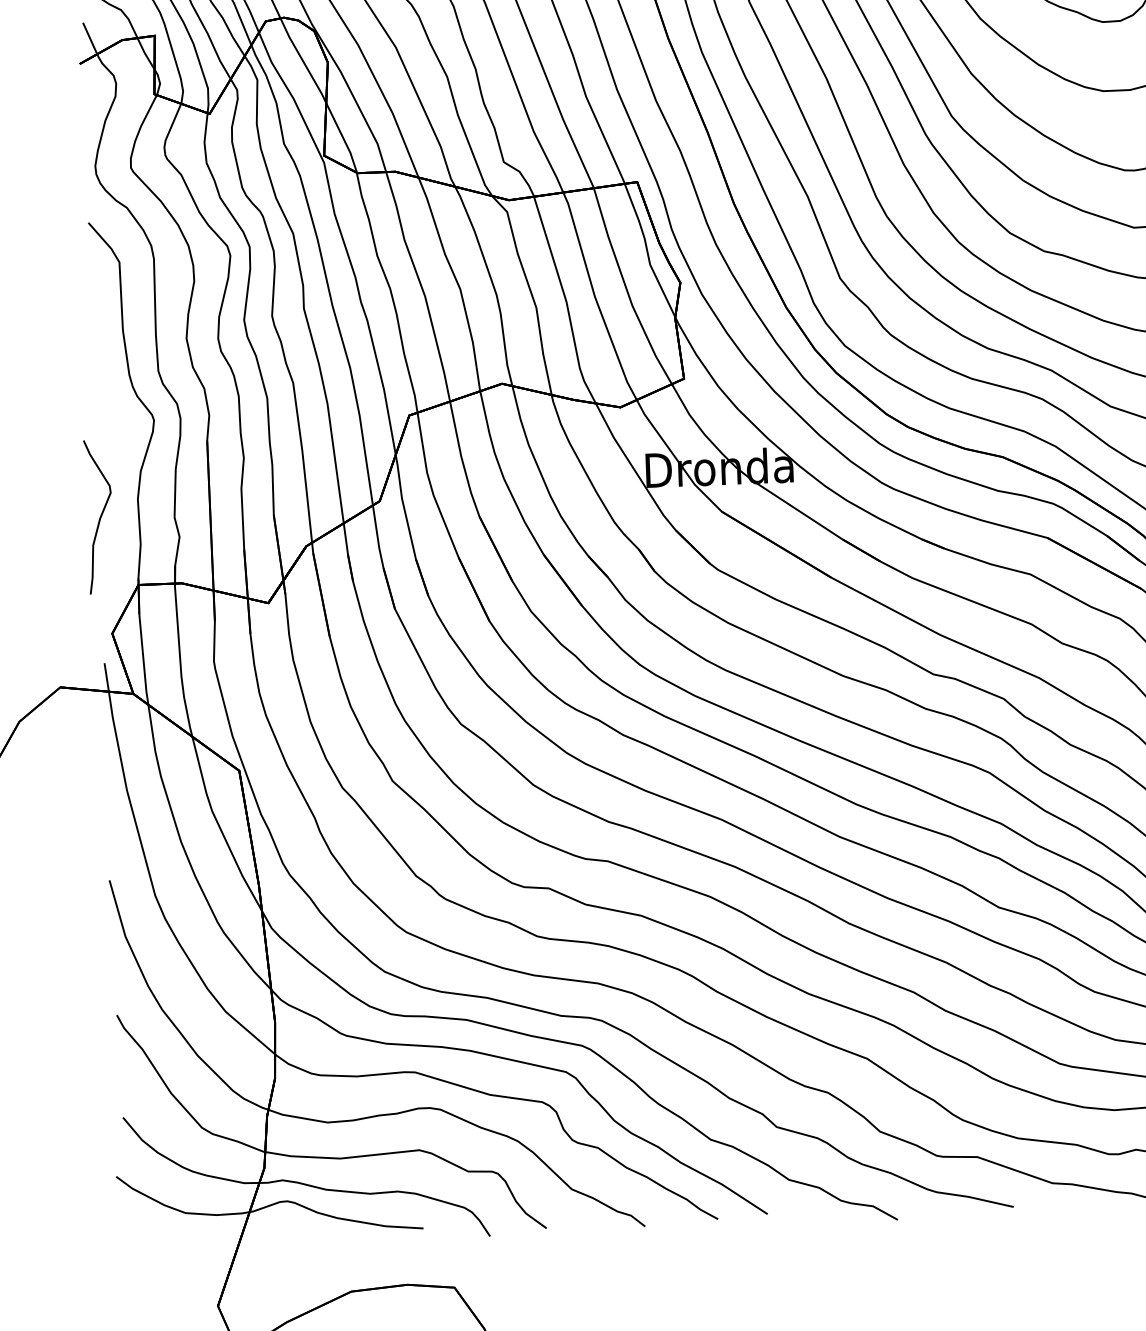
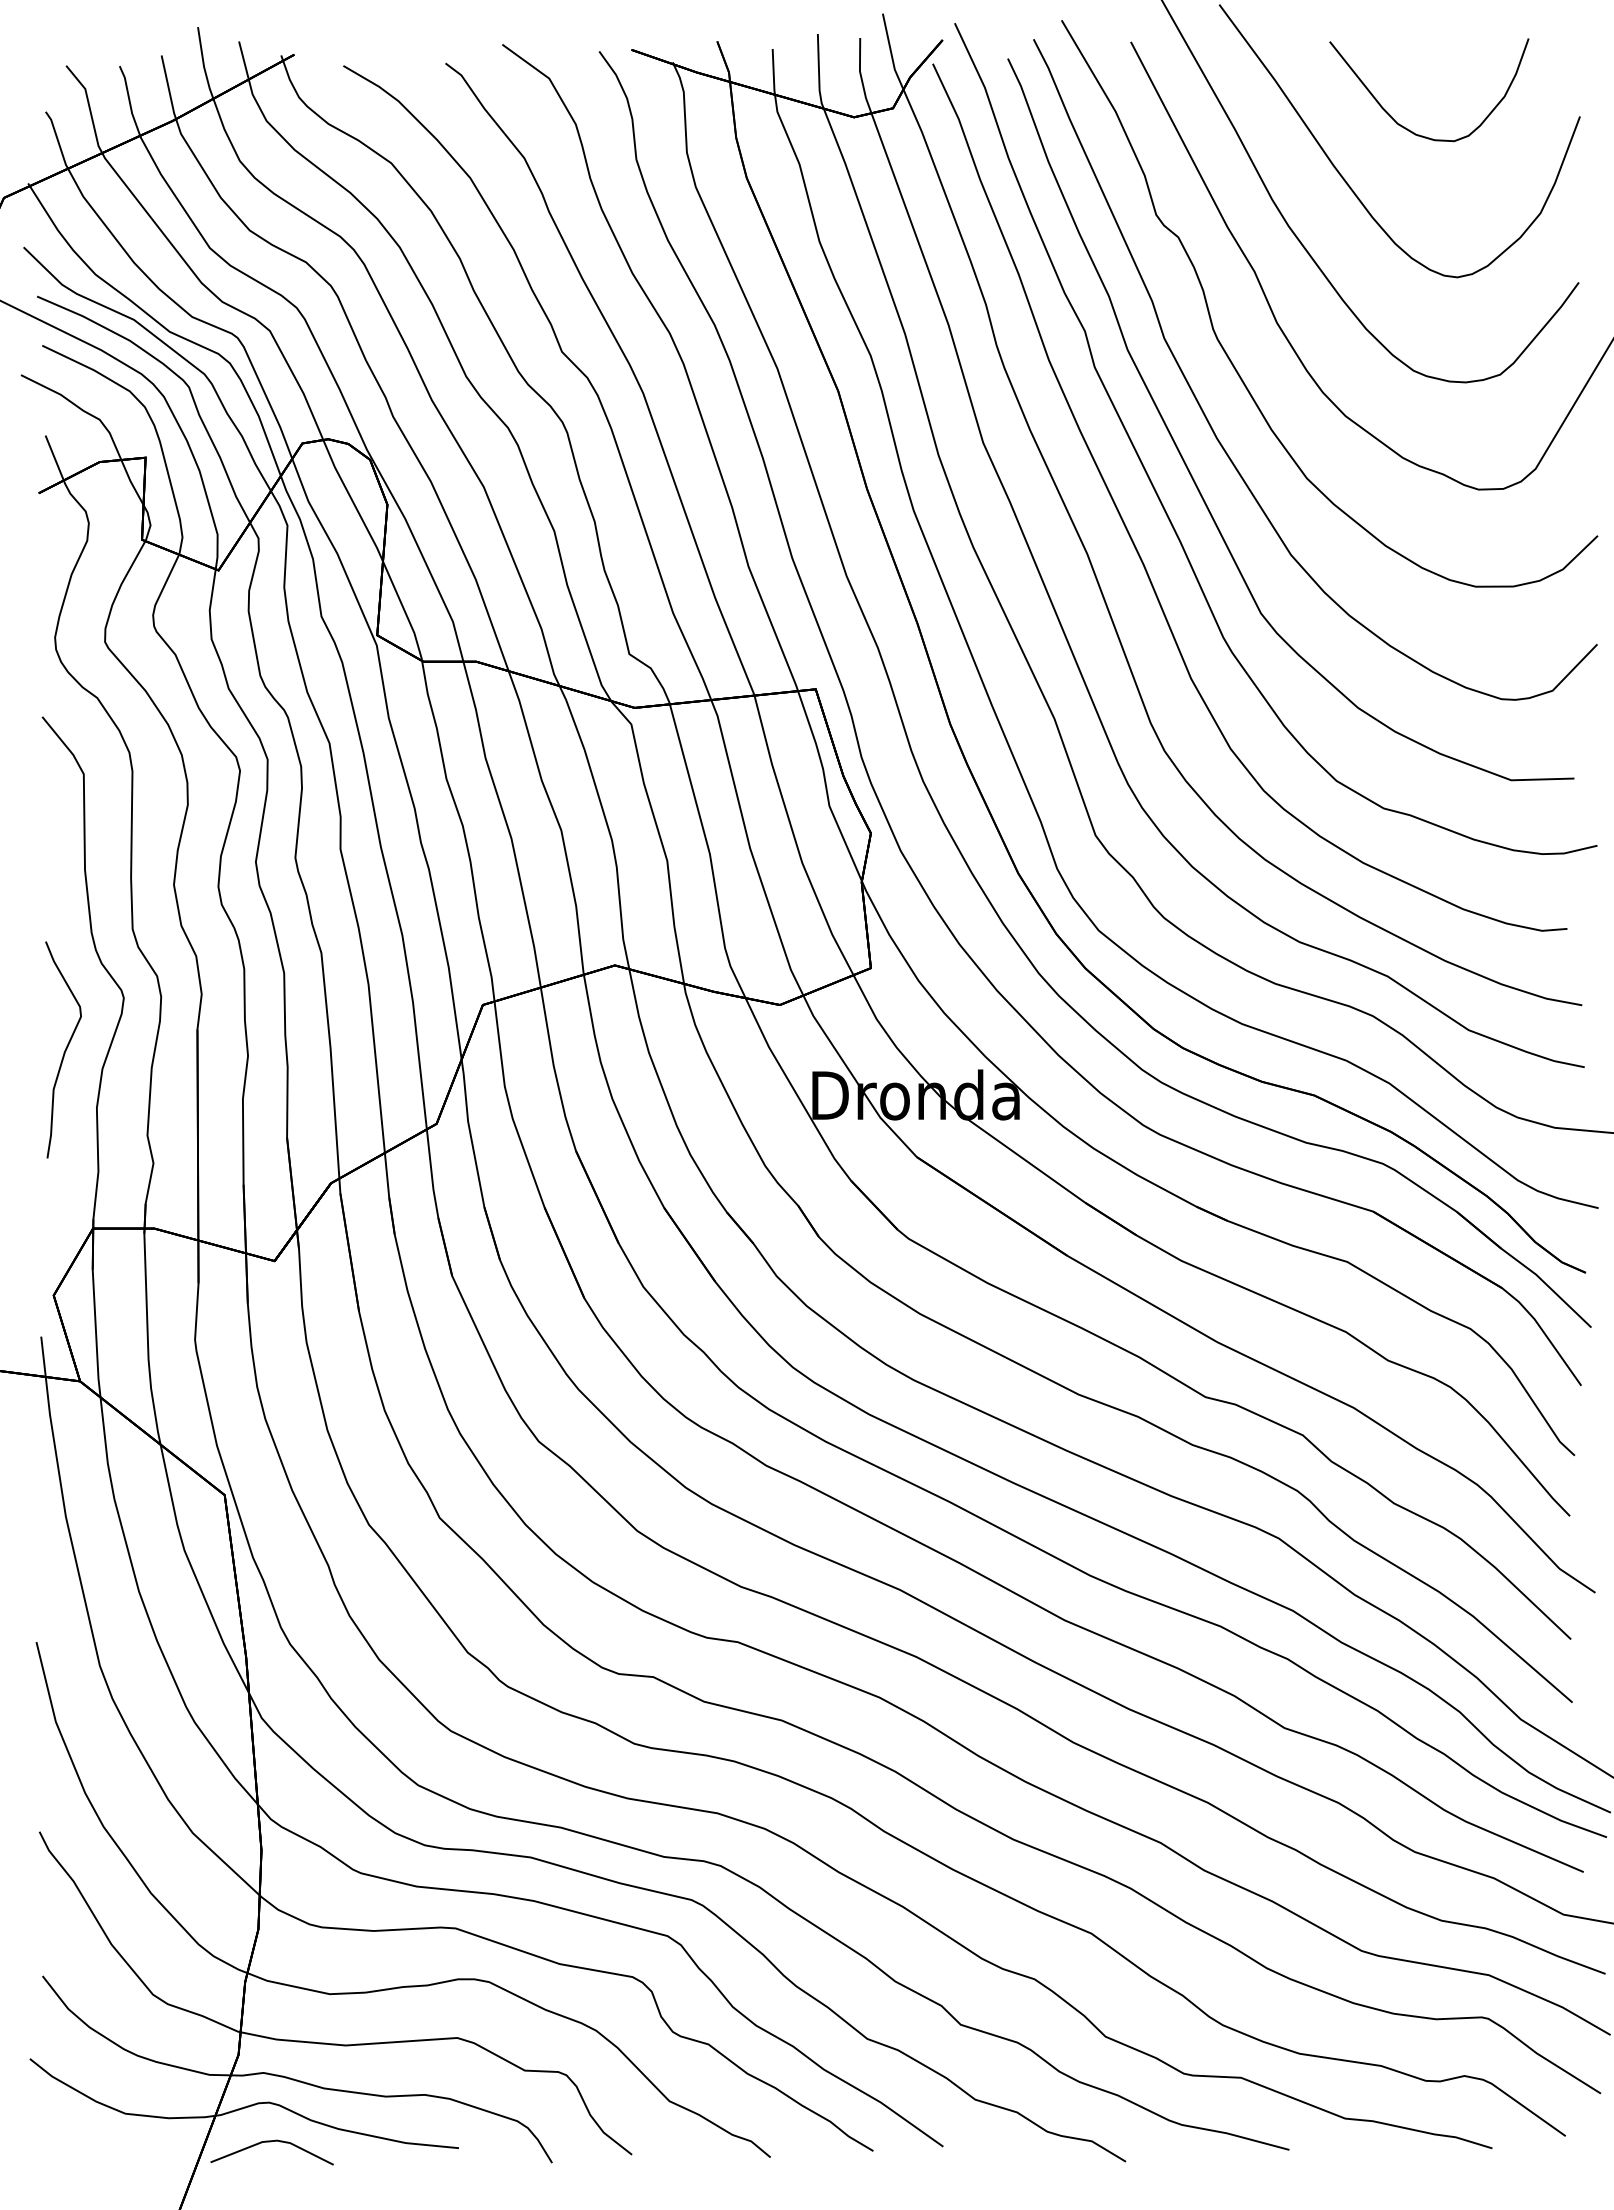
curve: (99, 517) -> (64, 1050), moved
line: (290, 1229) -> (271, 2142), added

